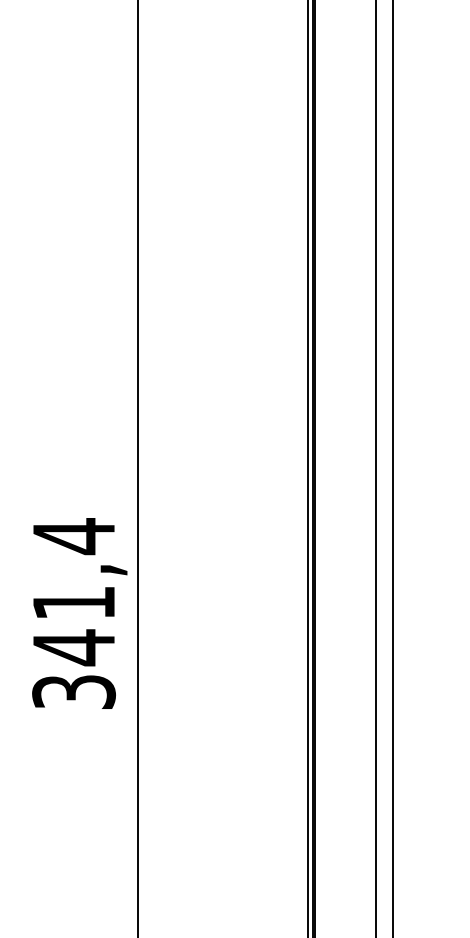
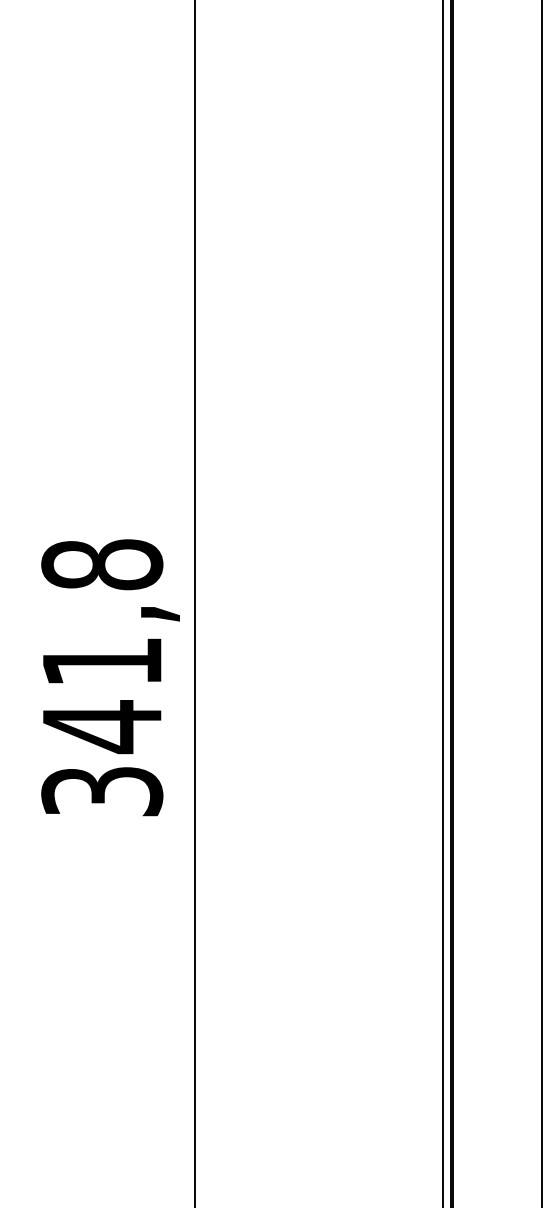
text: (74, 536) -> (102, 565), 341,4 -> 341,8

